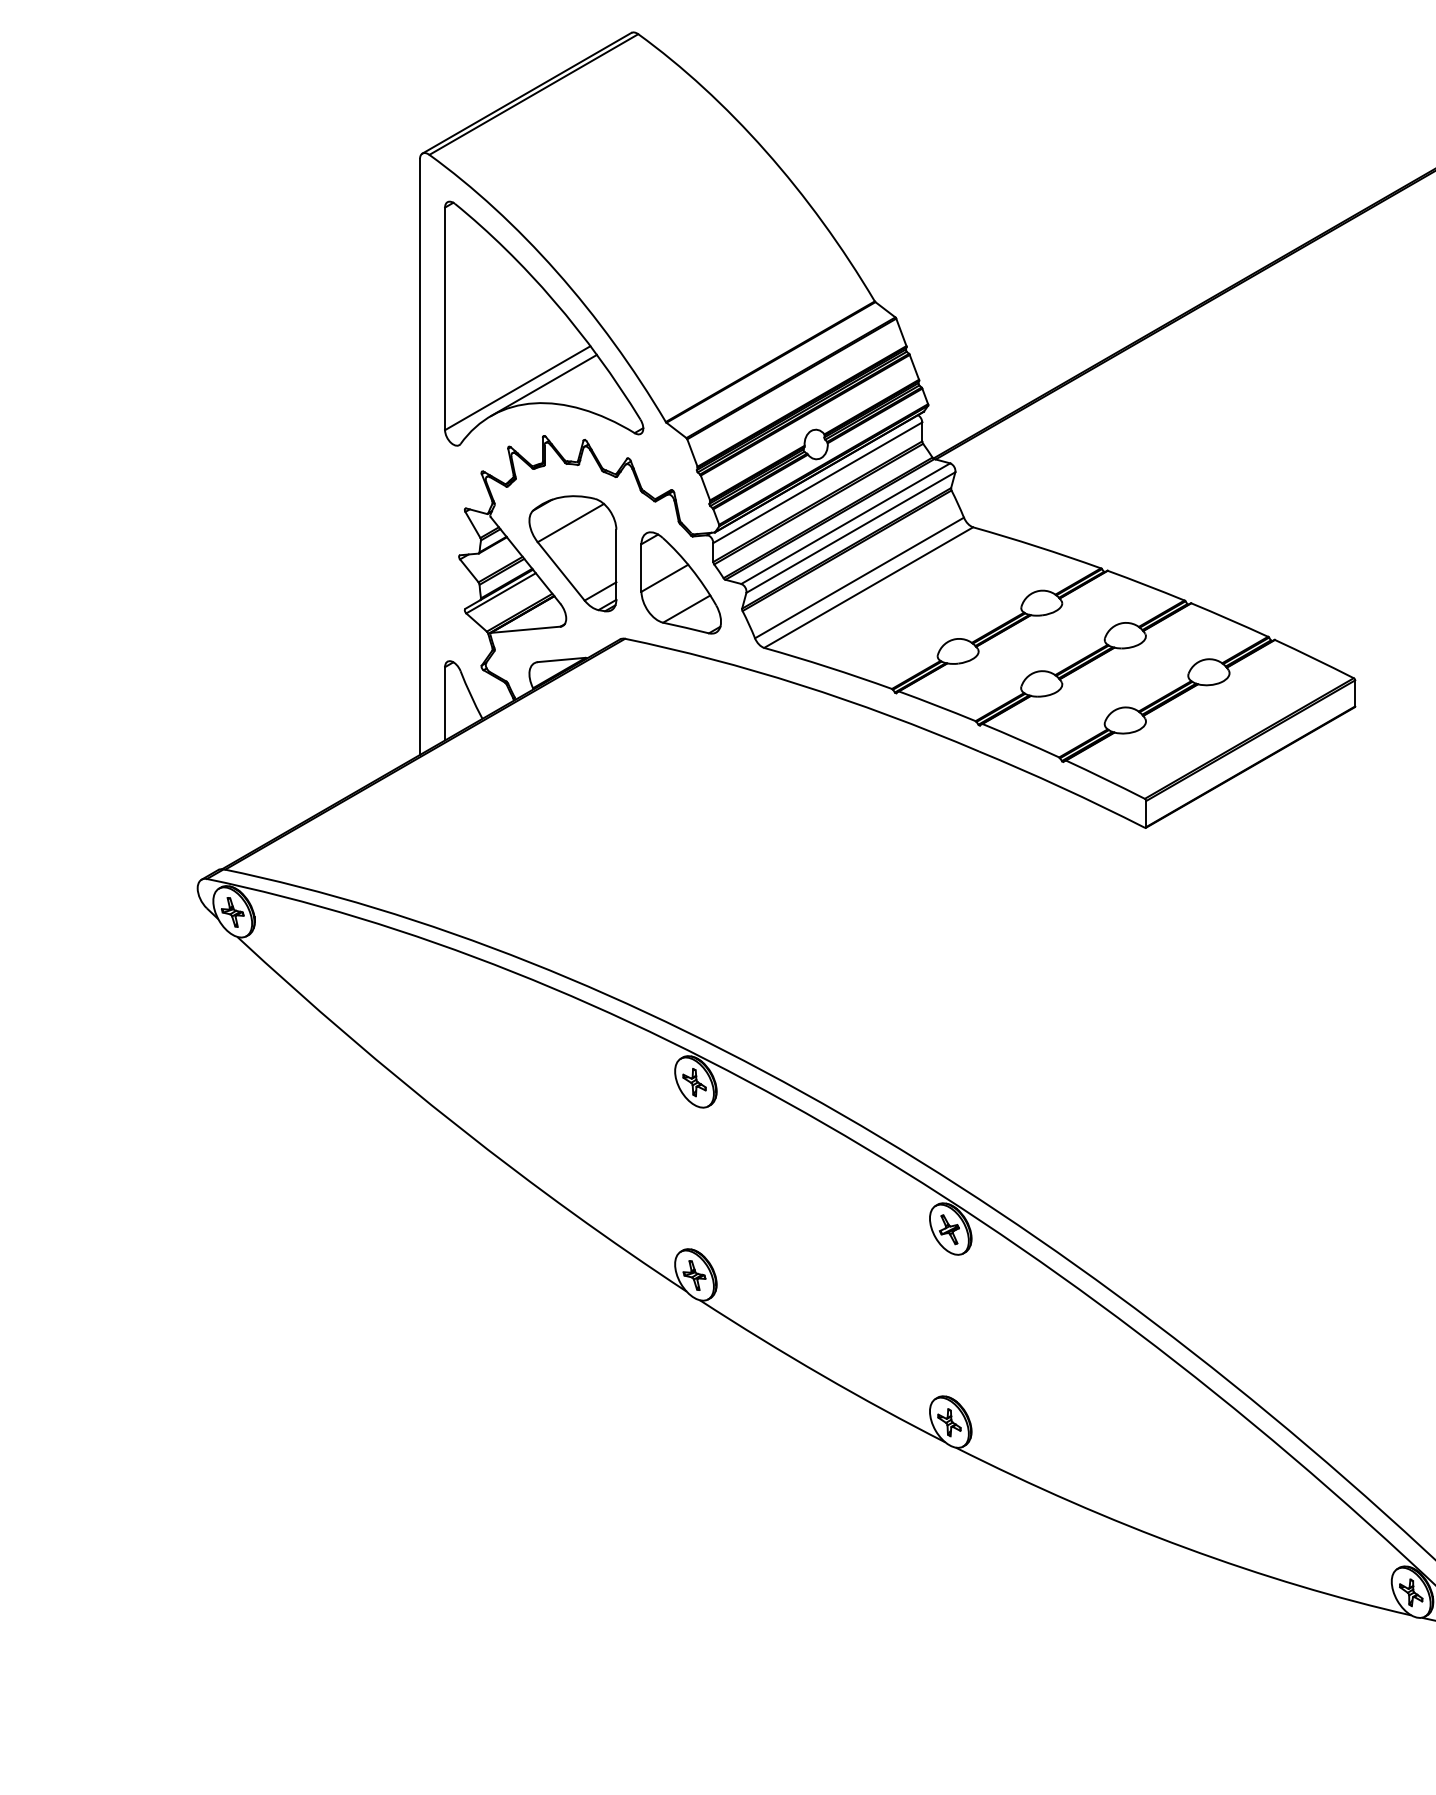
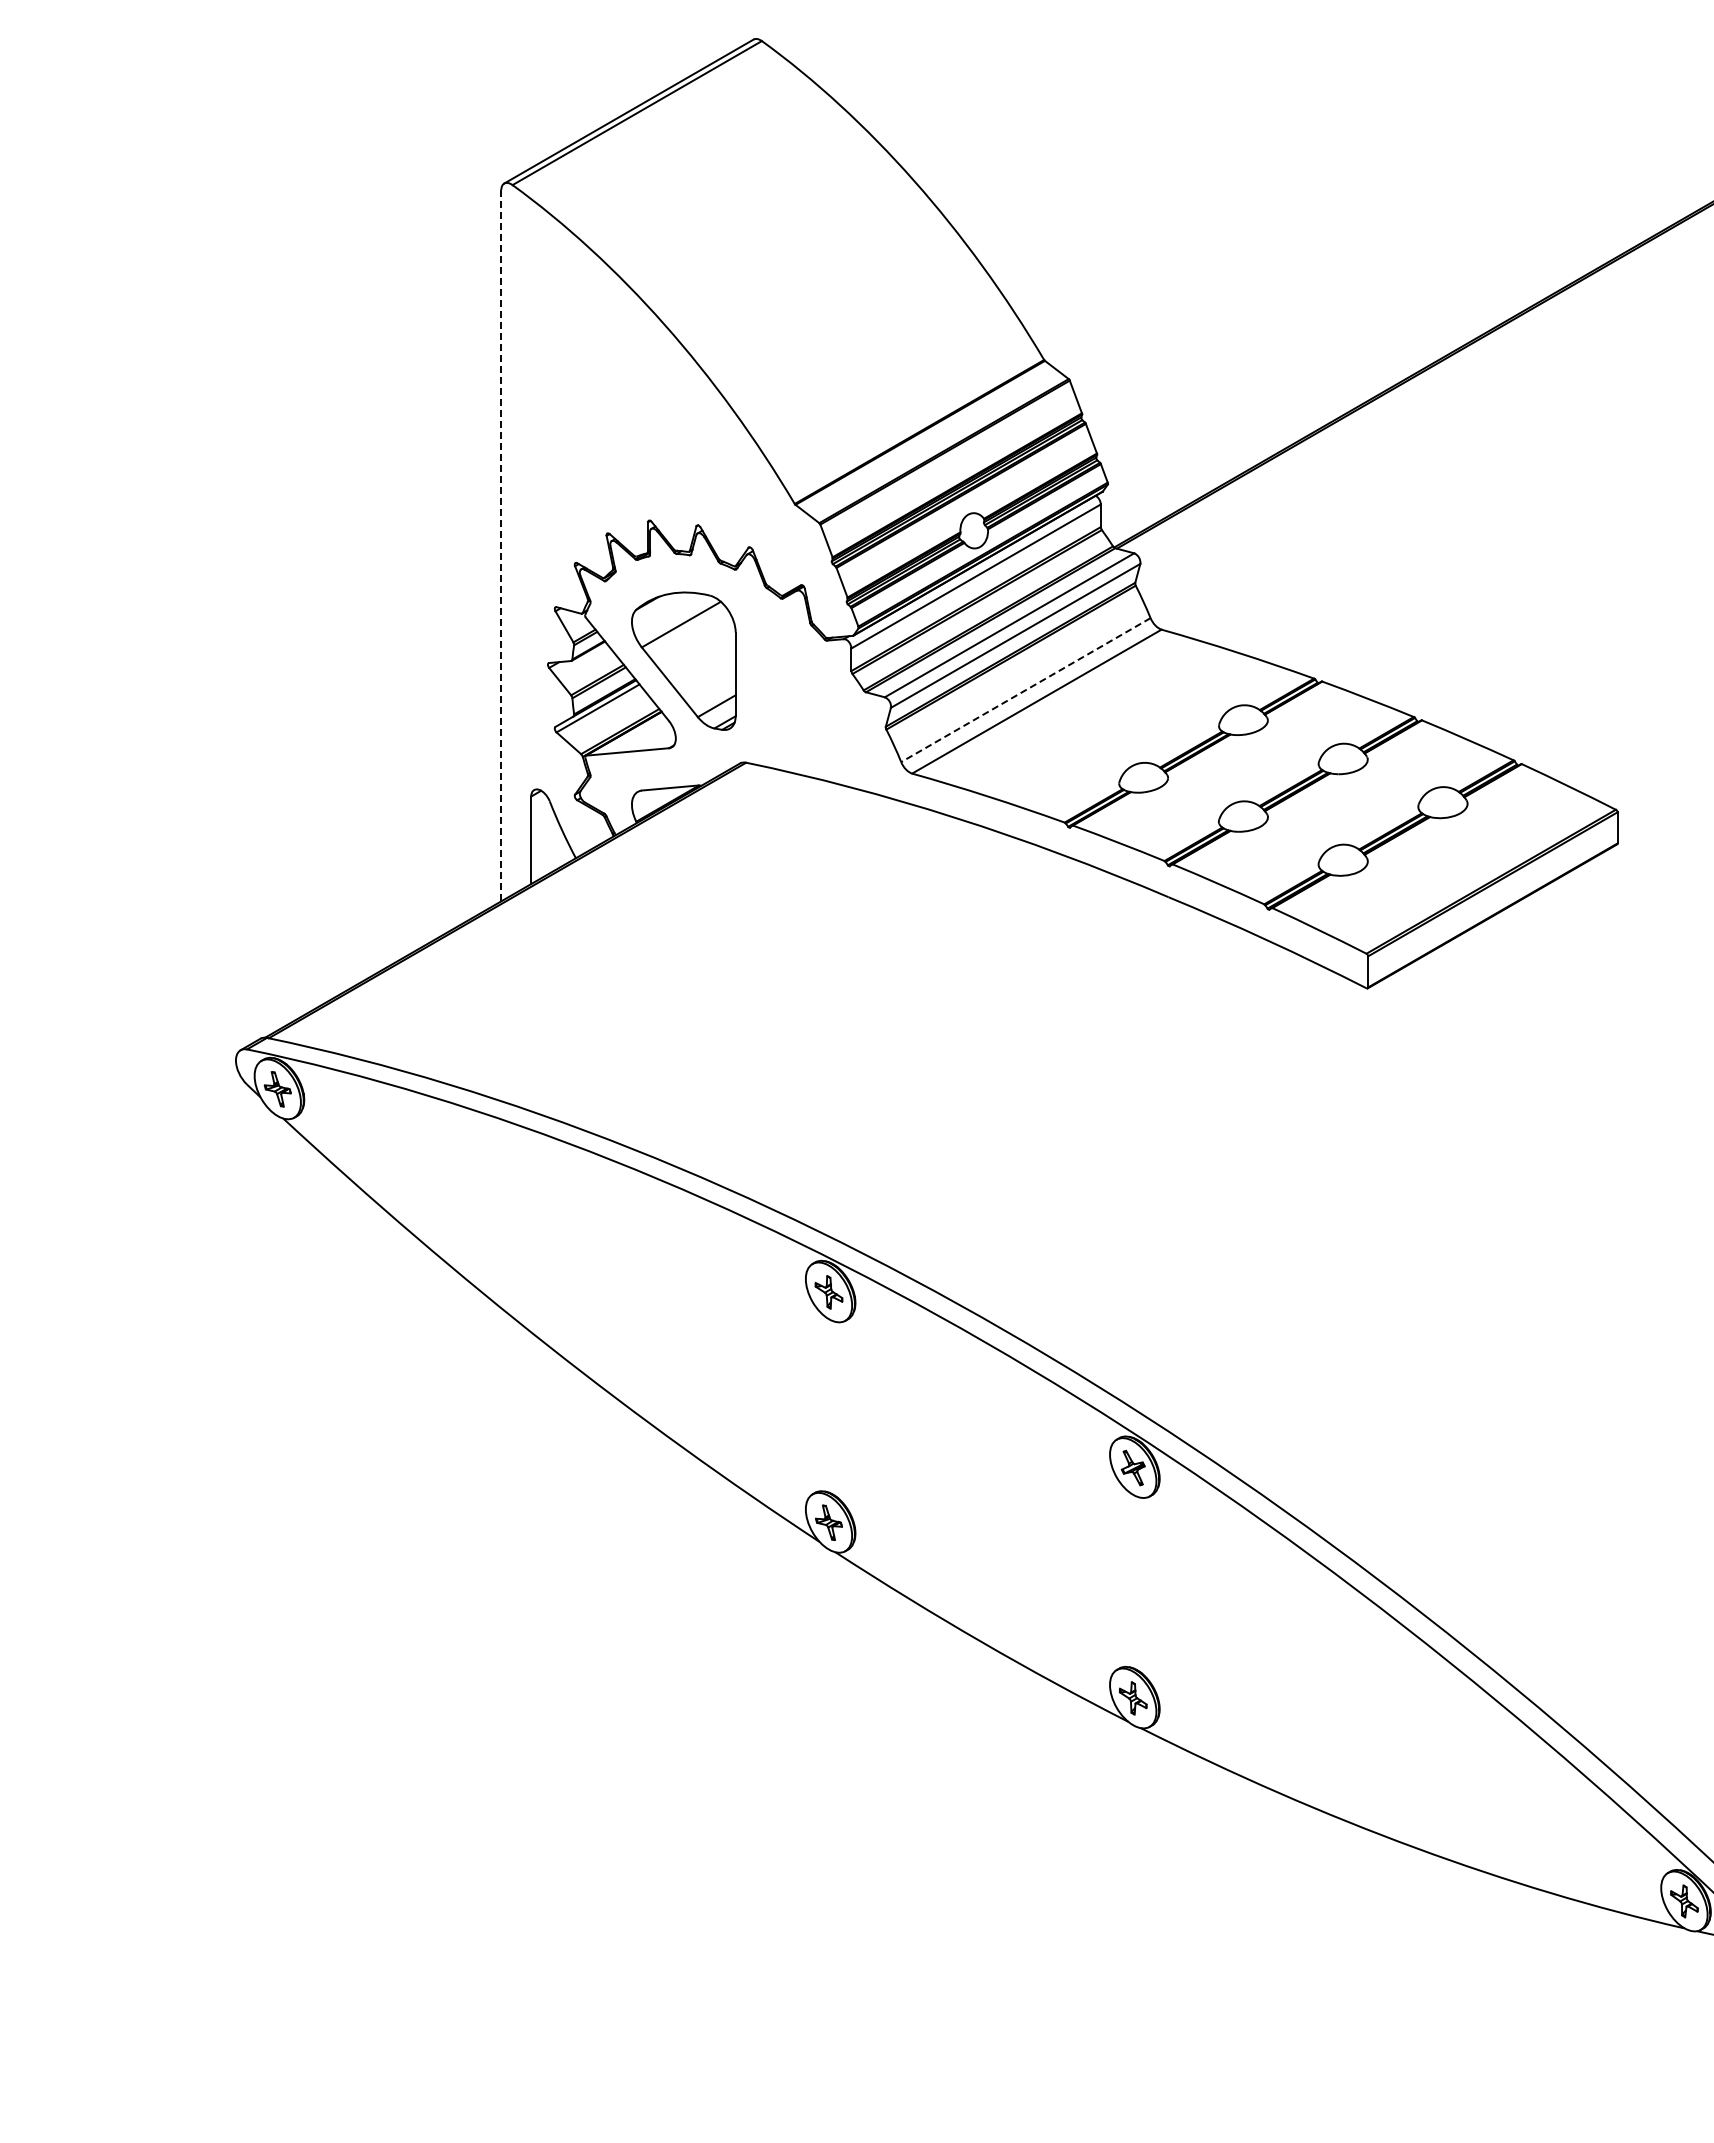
part: (544, 323) -> (649, 386), removed
line: (420, 456) -> (501, 545), solid -> dashed
line: (859, 578) -> (1025, 690), solid -> dashed
part: (680, 582) -> (812, 695), removed

